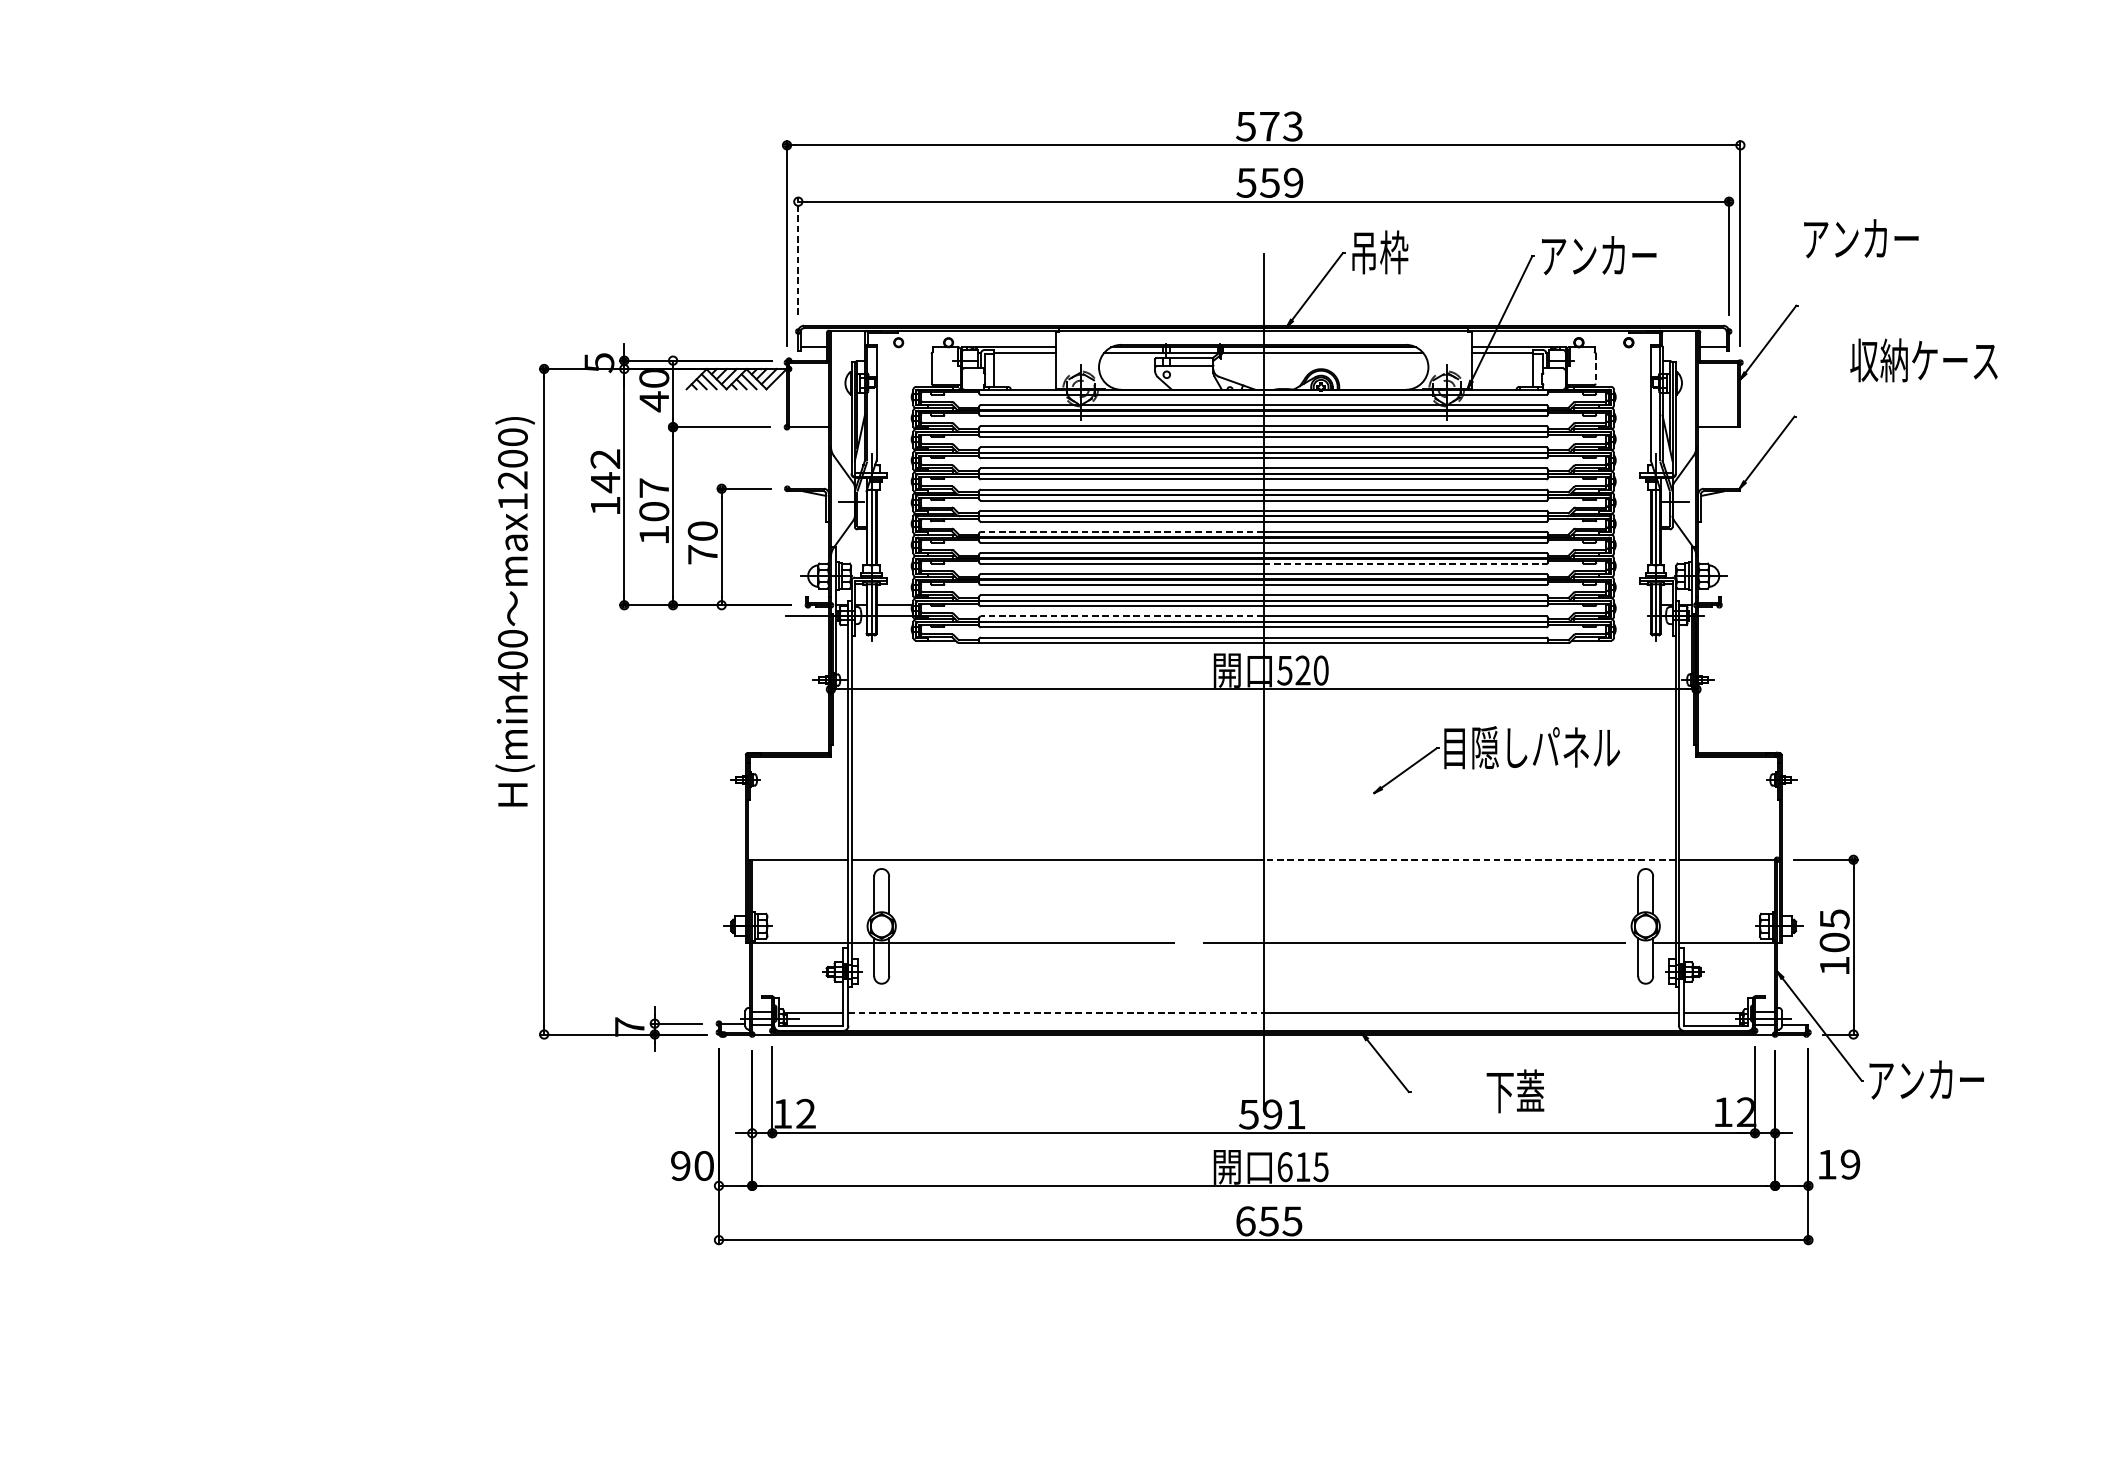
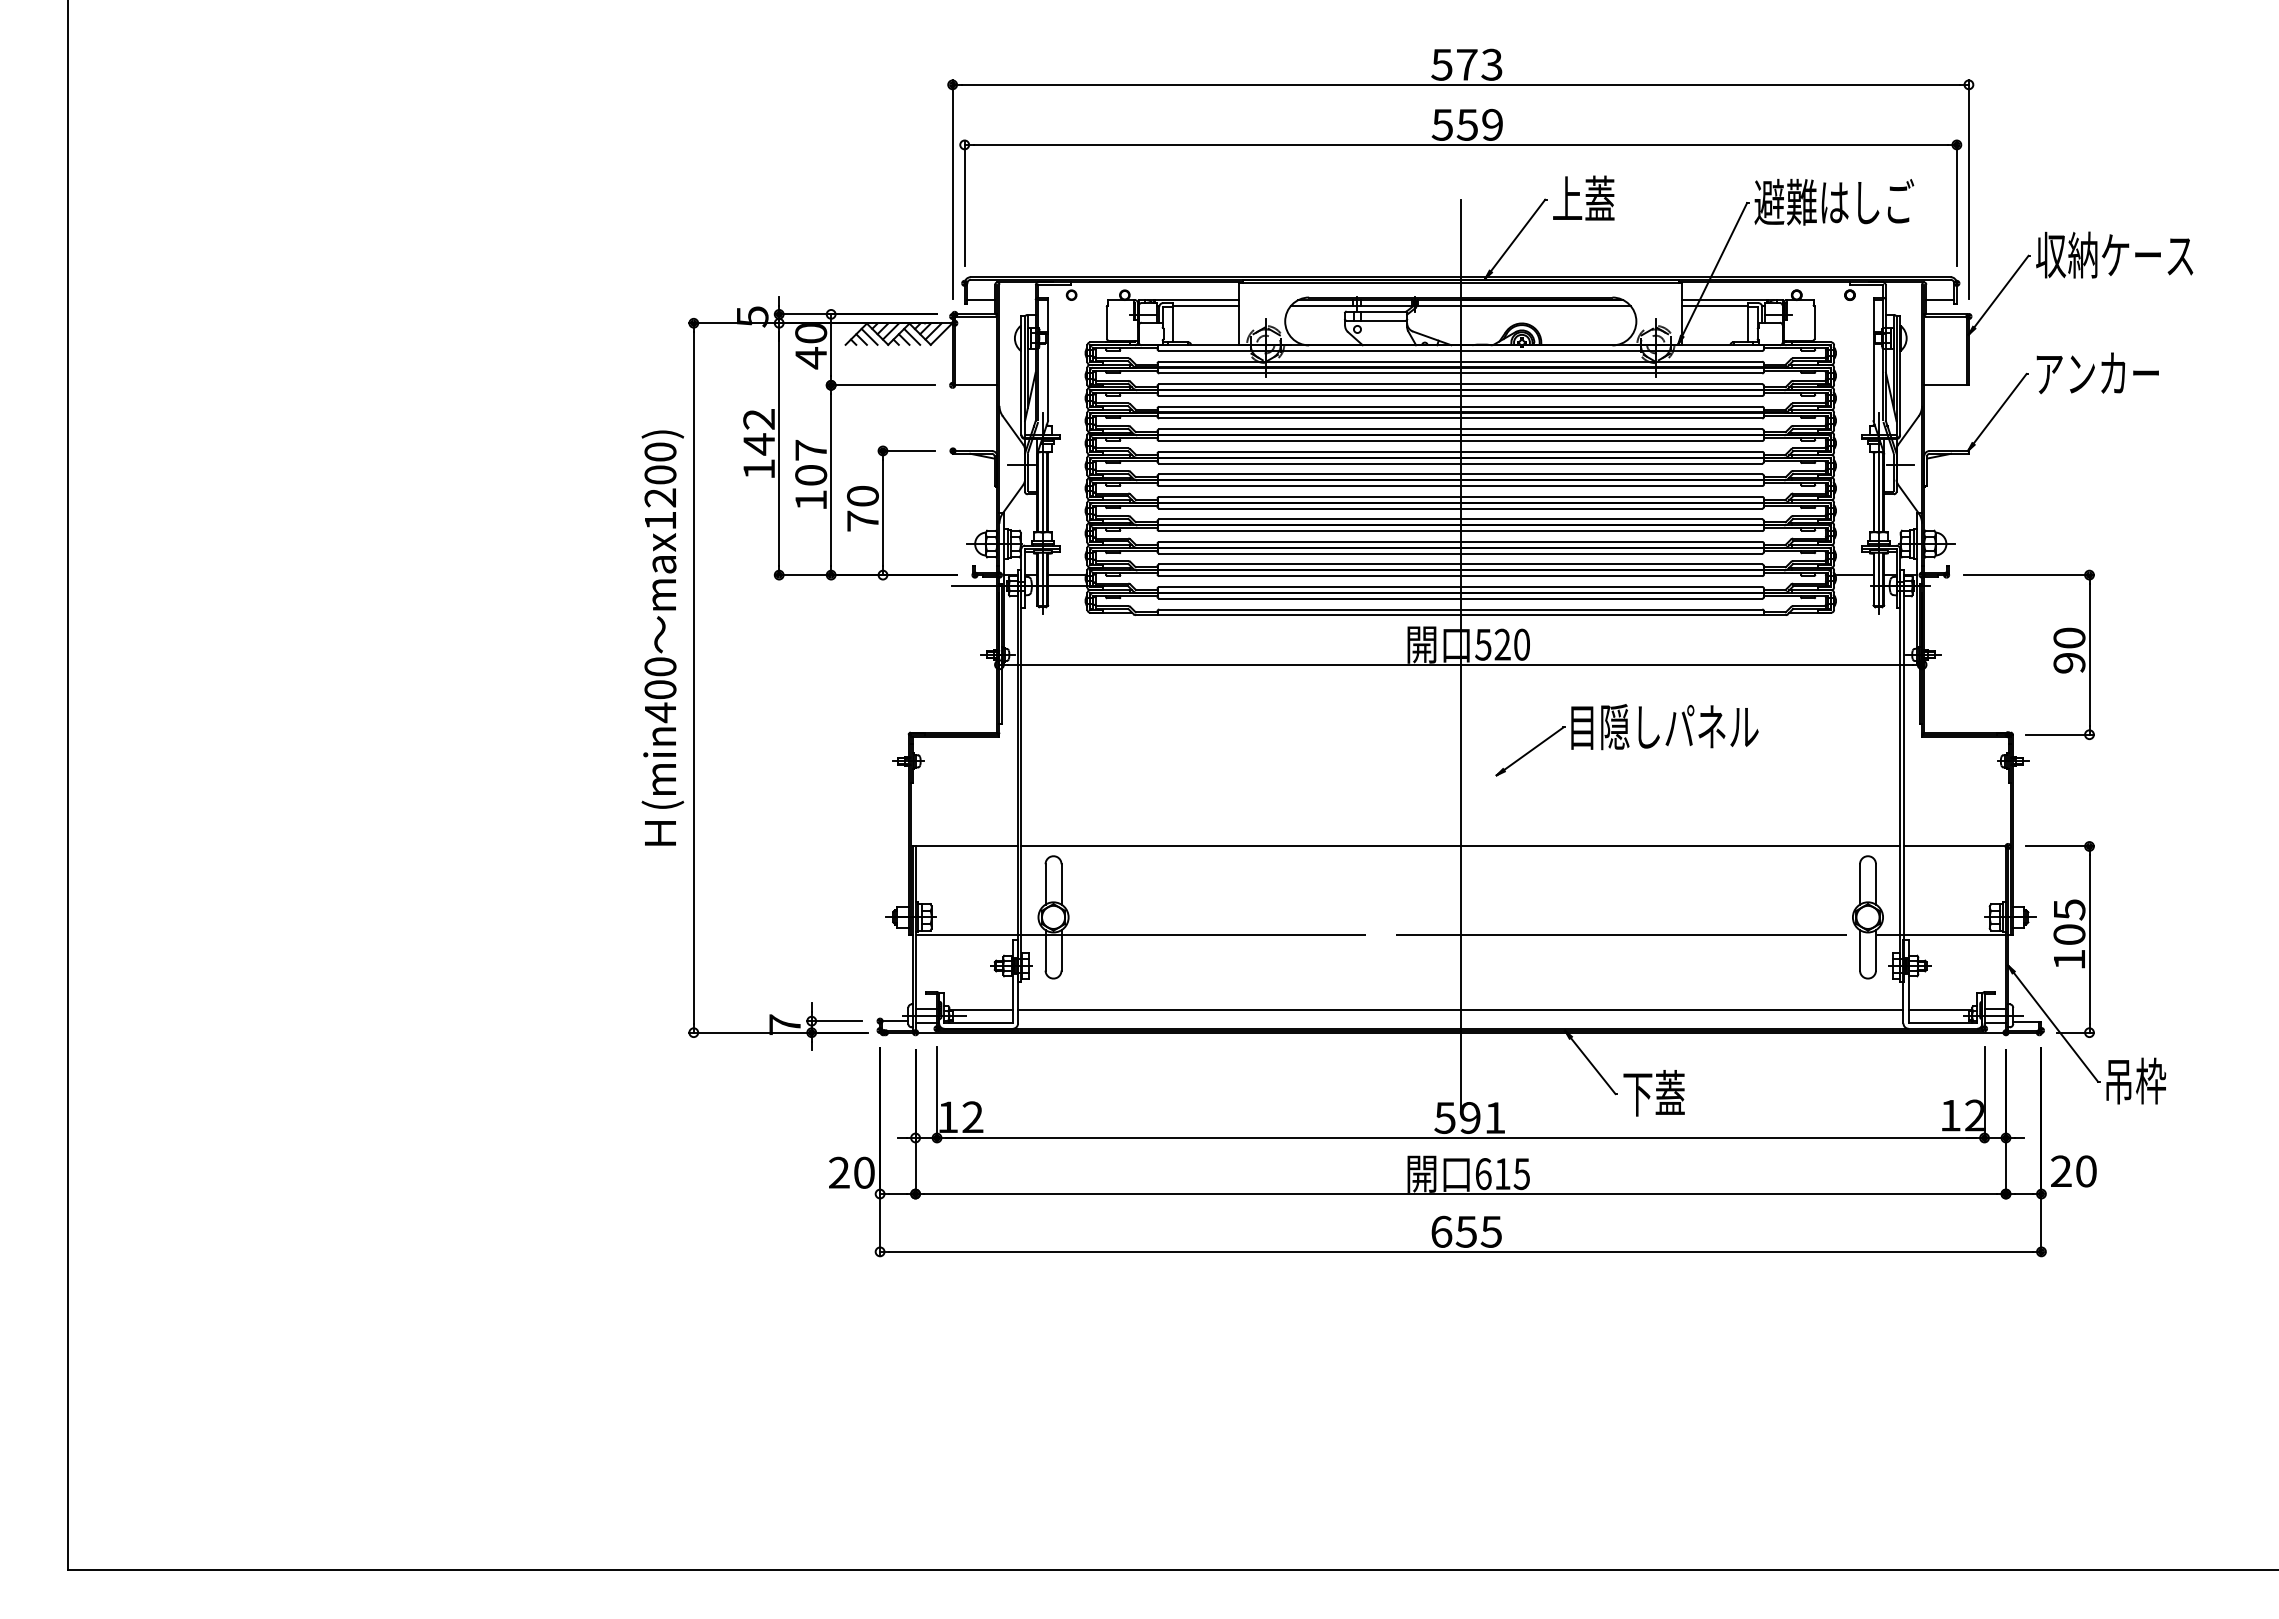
text: (1861, 238) -> (2097, 373), moved
text: (1378, 251) -> (1583, 198), 吊枠 -> 上蓋
text: (1614, 254) -> (1834, 201), アンカー -> 避難はしご
line: (798, 256) -> (964, 203), dashed -> solid
text: (1923, 359) -> (2114, 254), moved
line: (1595, 369) -> (1814, 323), dashed -> solid
line: (1122, 531) -> (1310, 496), dashed -> solid
line: (1405, 564) -> (1611, 531), dashed -> solid
line: (1633, 605) -> (1854, 575), added
text: (514, 611) -> (662, 637), moved
line: (1122, 615) -> (1310, 586), dashed -> solid
part: (1819, 686) -> (2053, 661), added
part: (1496, 760) -> (1626, 740), moved
line: (1469, 859) -> (1680, 846), dashed -> solid
line: (1056, 1012) -> (1239, 1009), dashed -> solid
text: (1926, 1079) -> (2167, 1080), アンカー -> 吊枠
text: (1514, 1091) -> (1653, 1093), moved
text: (1838, 1164) -> (2073, 1171), 19 -> 20
text: (680, 1165) -> (839, 1172), 90 -> 20

